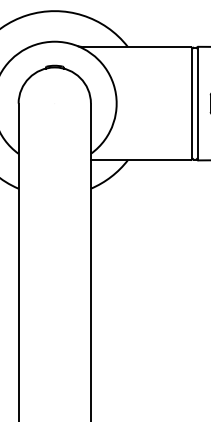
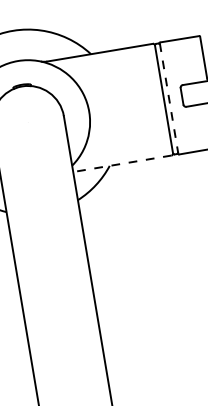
line: (197, 103) -> (169, 98), solid -> dashed
line: (140, 160) -> (122, 164), solid -> dashed

